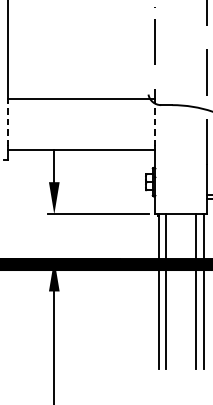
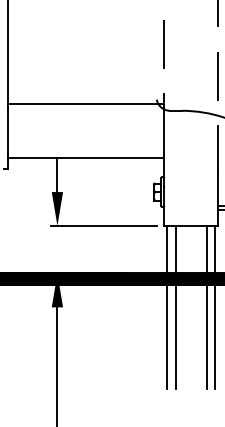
line: (7, 123) -> (8, 130), dashed -> solid
line: (155, 123) -> (164, 130), dashed -> solid

